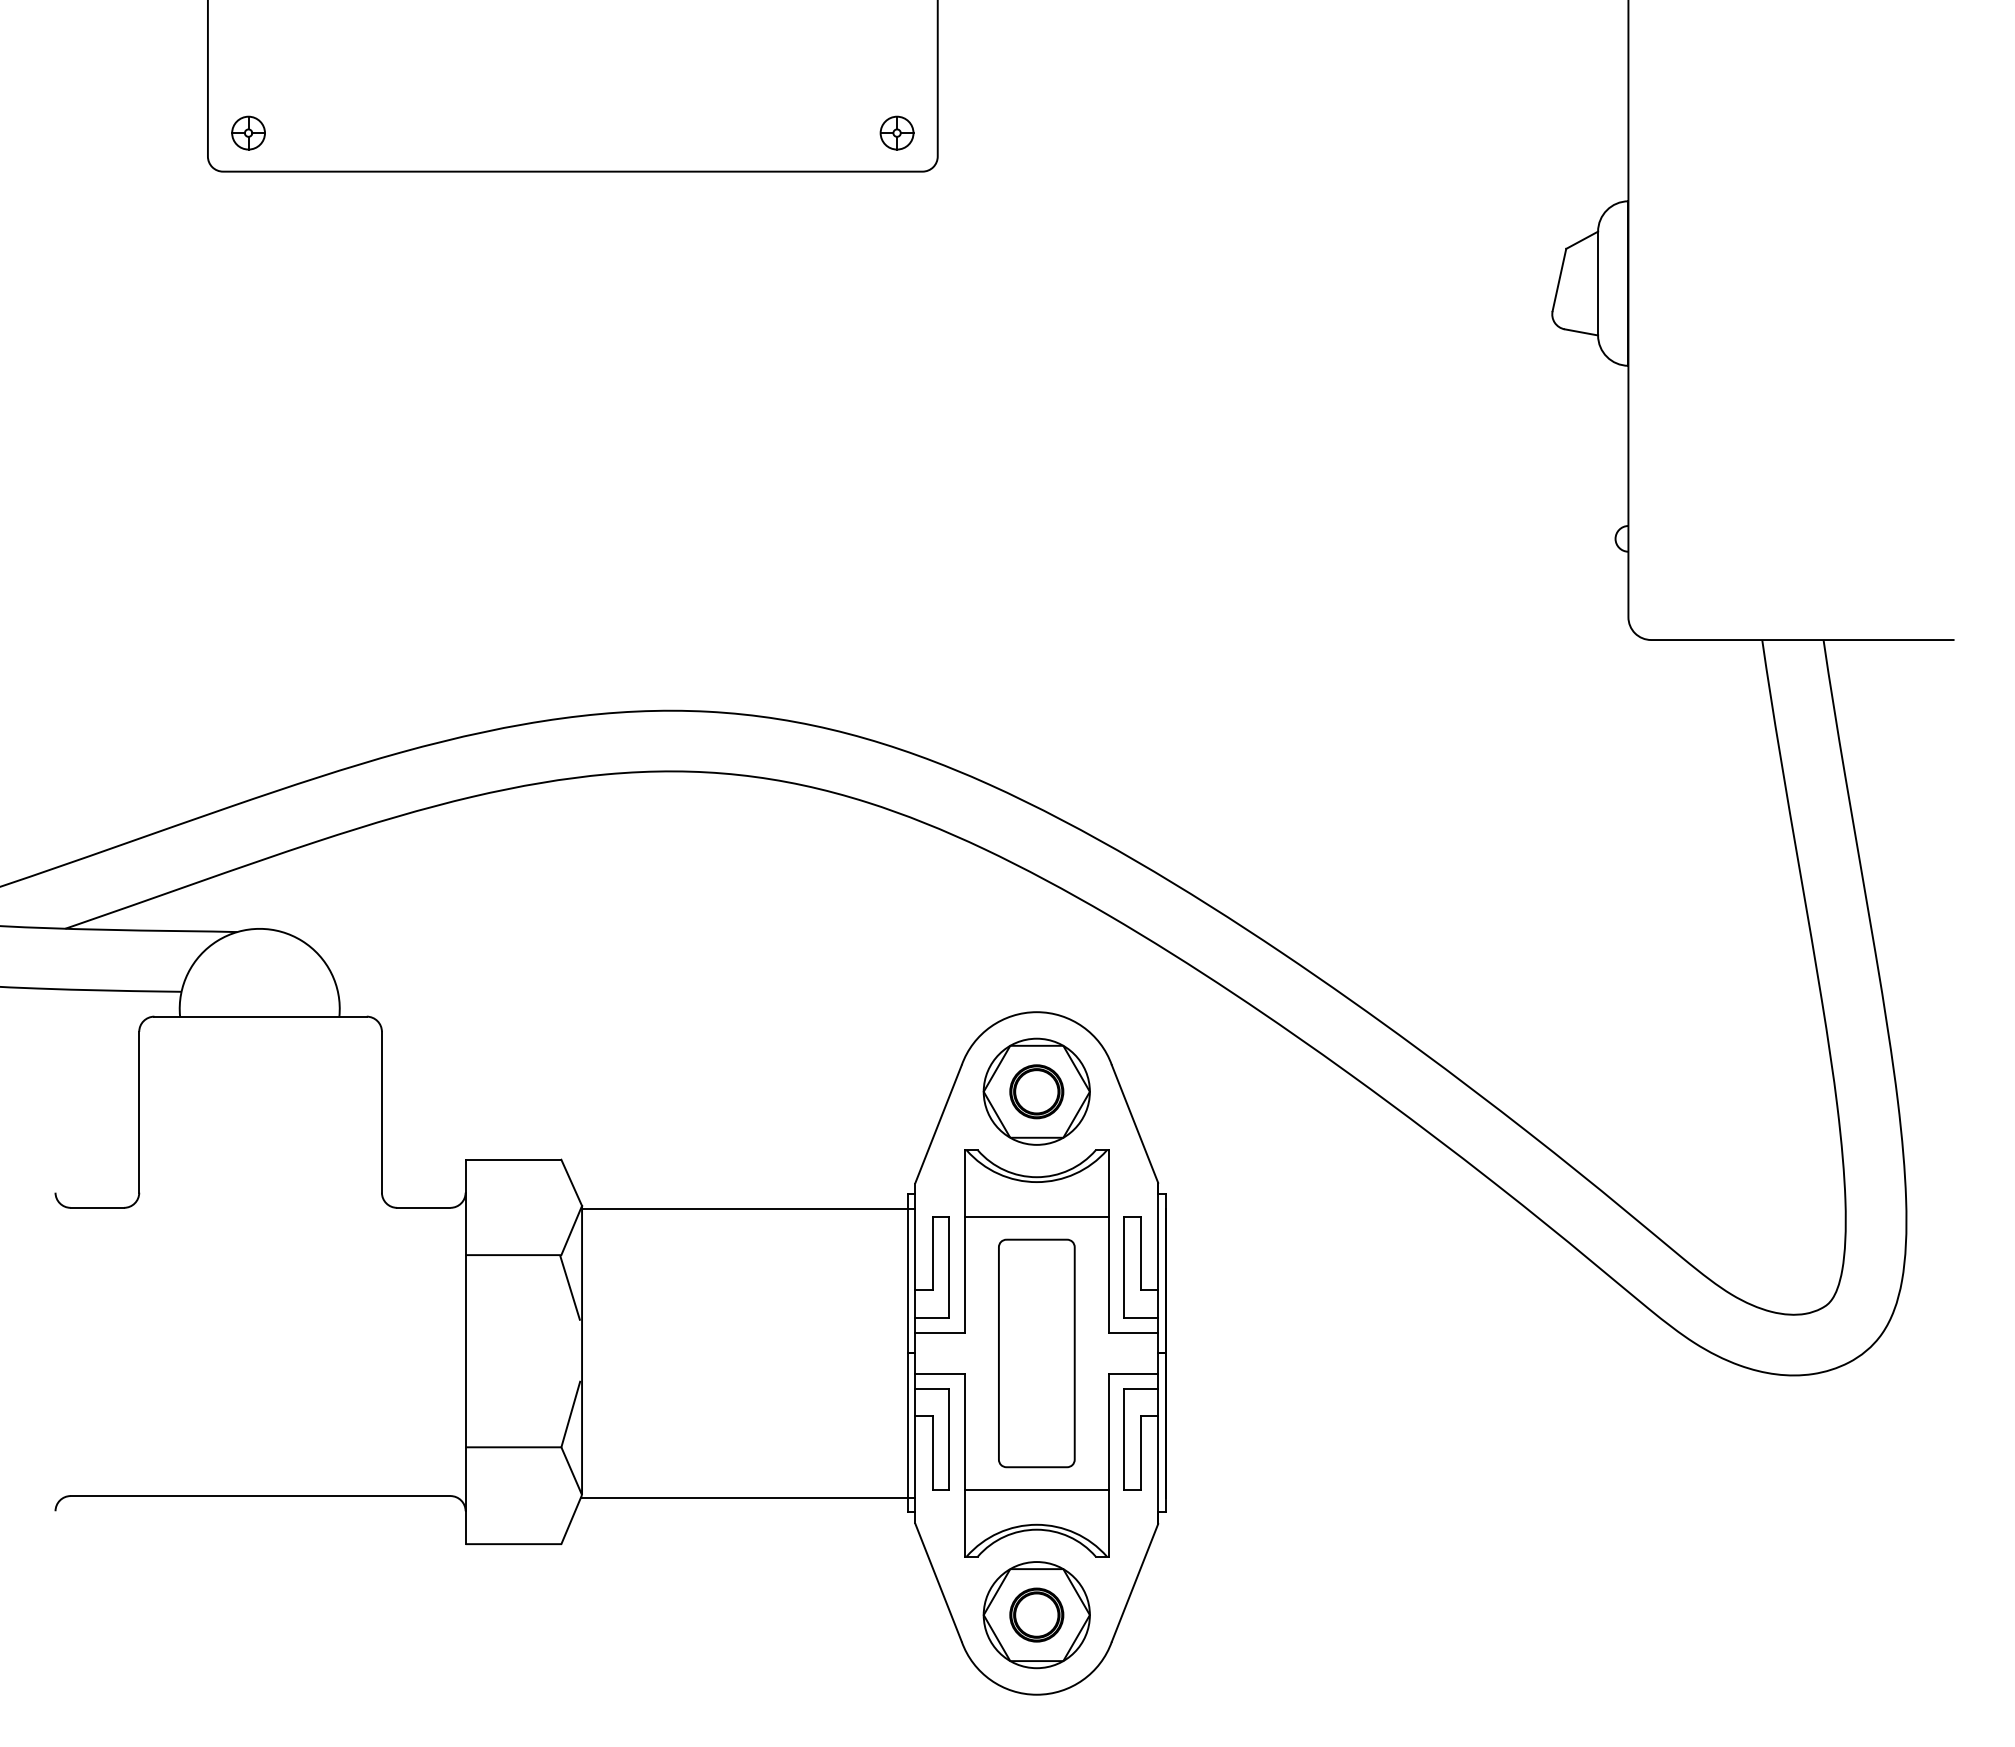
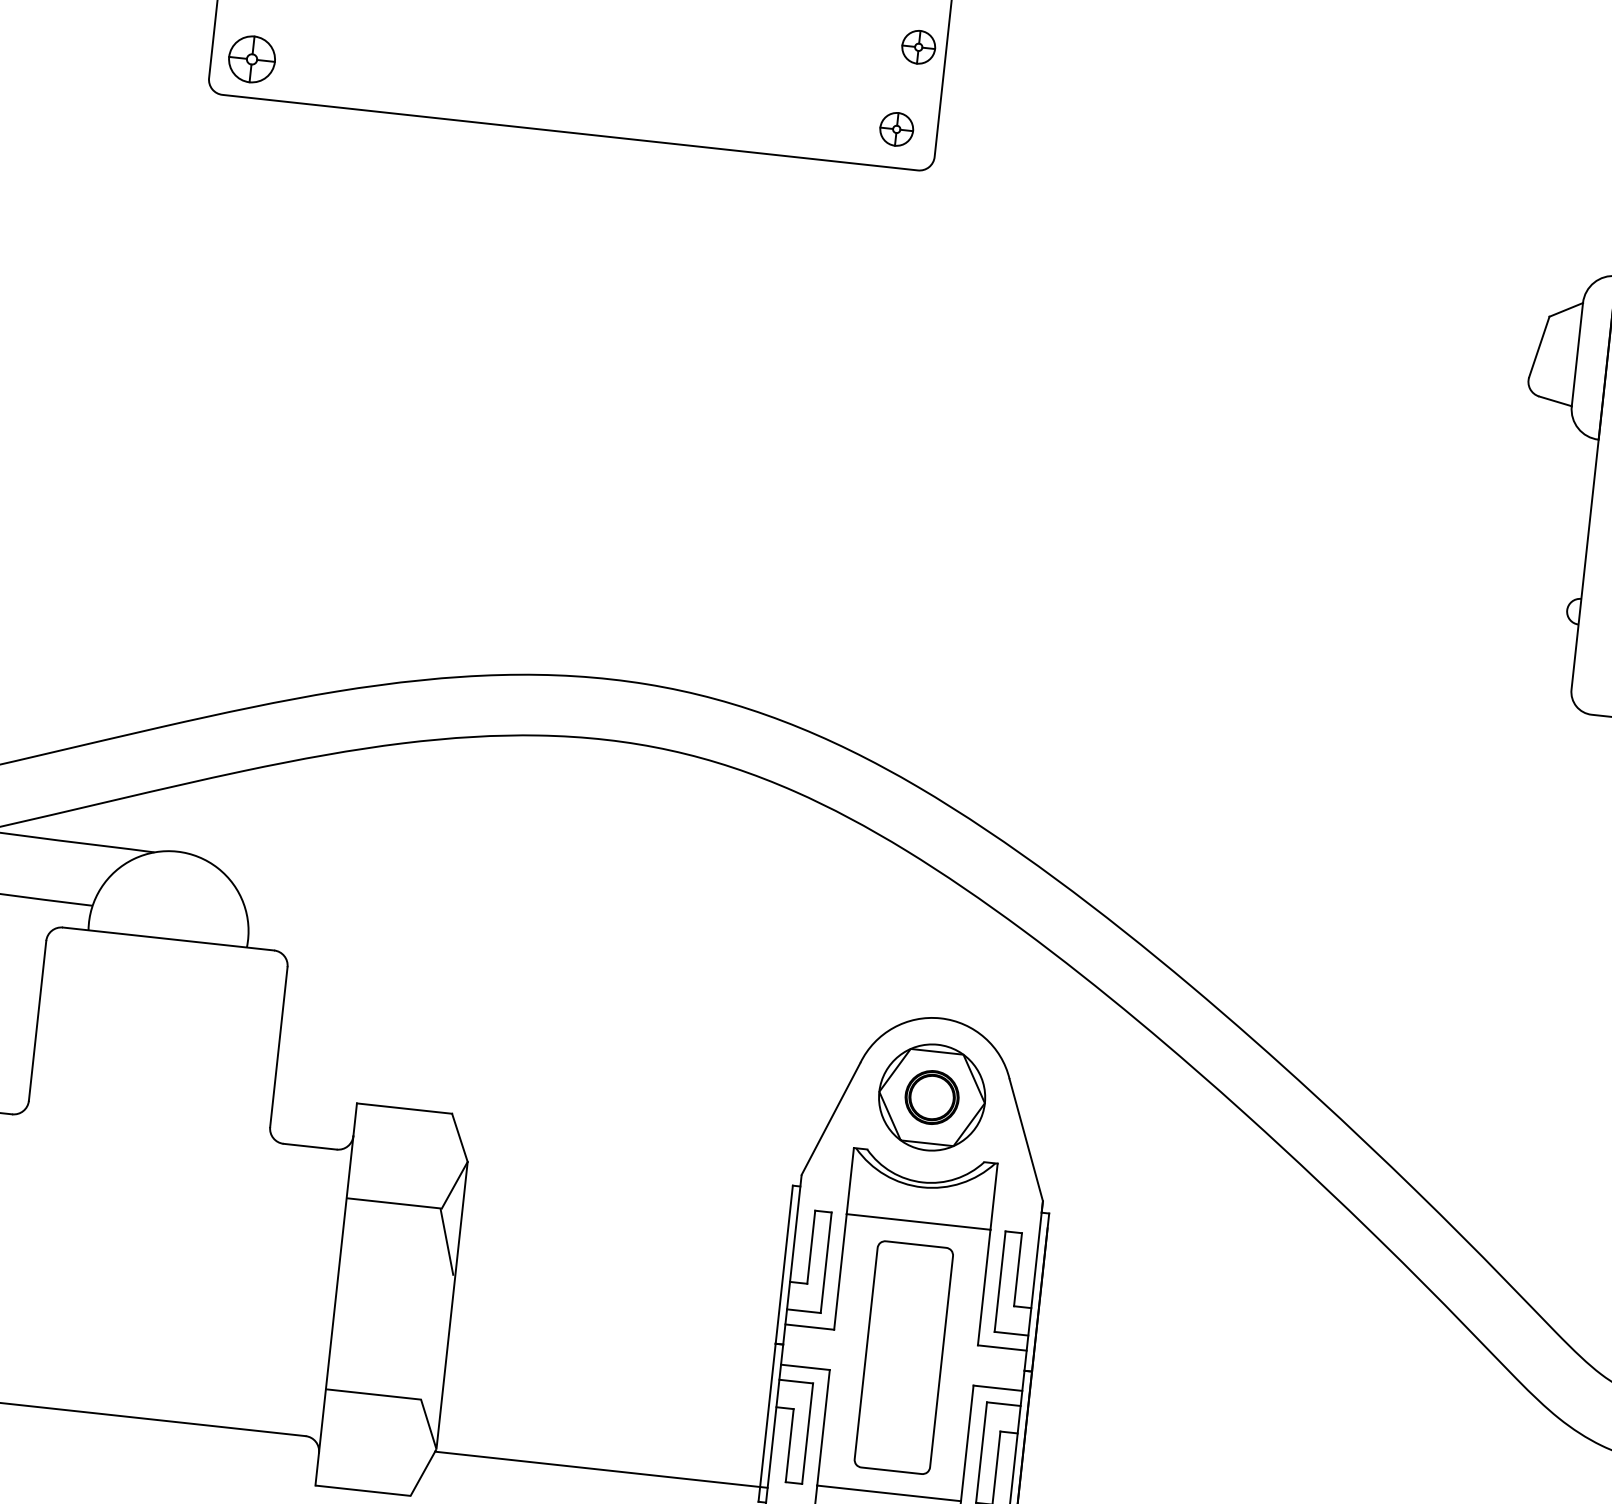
part: (909, 48) -> (918, 46), added
part: (248, 132) -> (252, 58), size x1.4
line: (748, 1209) -> (632, 1183), removed
line: (570, 1414) -> (433, 1367), removed

